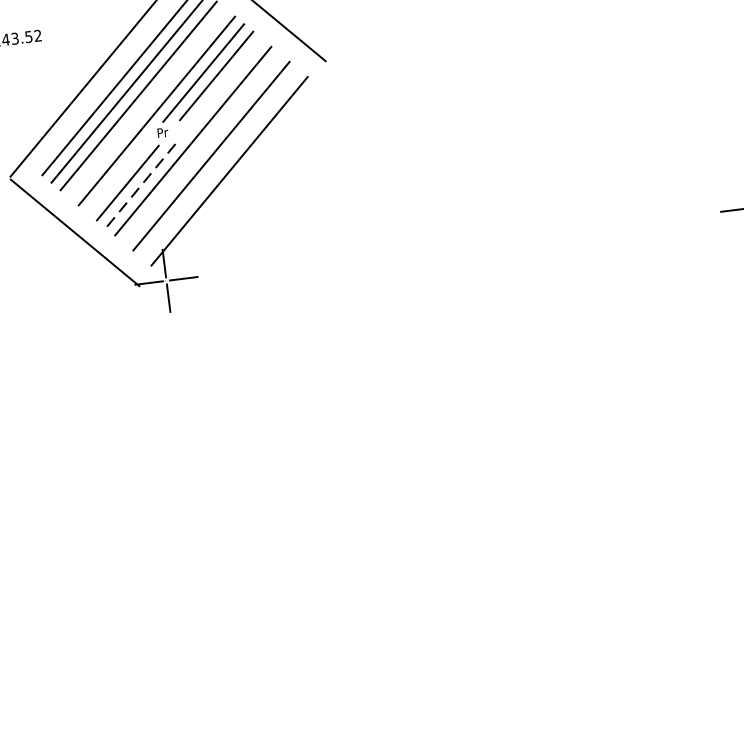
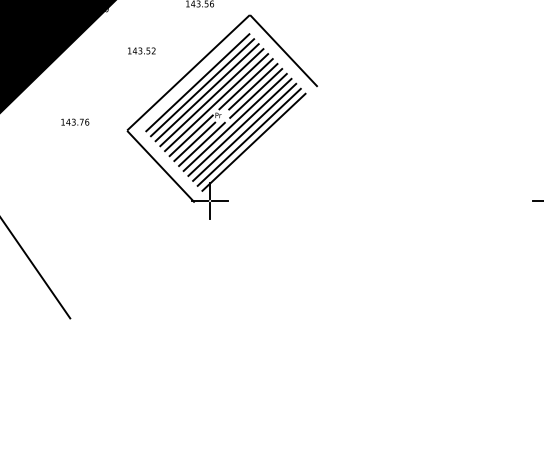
line: (223, 85) -> (256, 92), added
line: (147, 103) -> (211, 97), added
line: (201, 147) -> (239, 126), added
line: (218, 162) -> (248, 136), added
line: (119, 173) -> (190, 135), added
line: (140, 186) -> (201, 144), dashed -> solid

